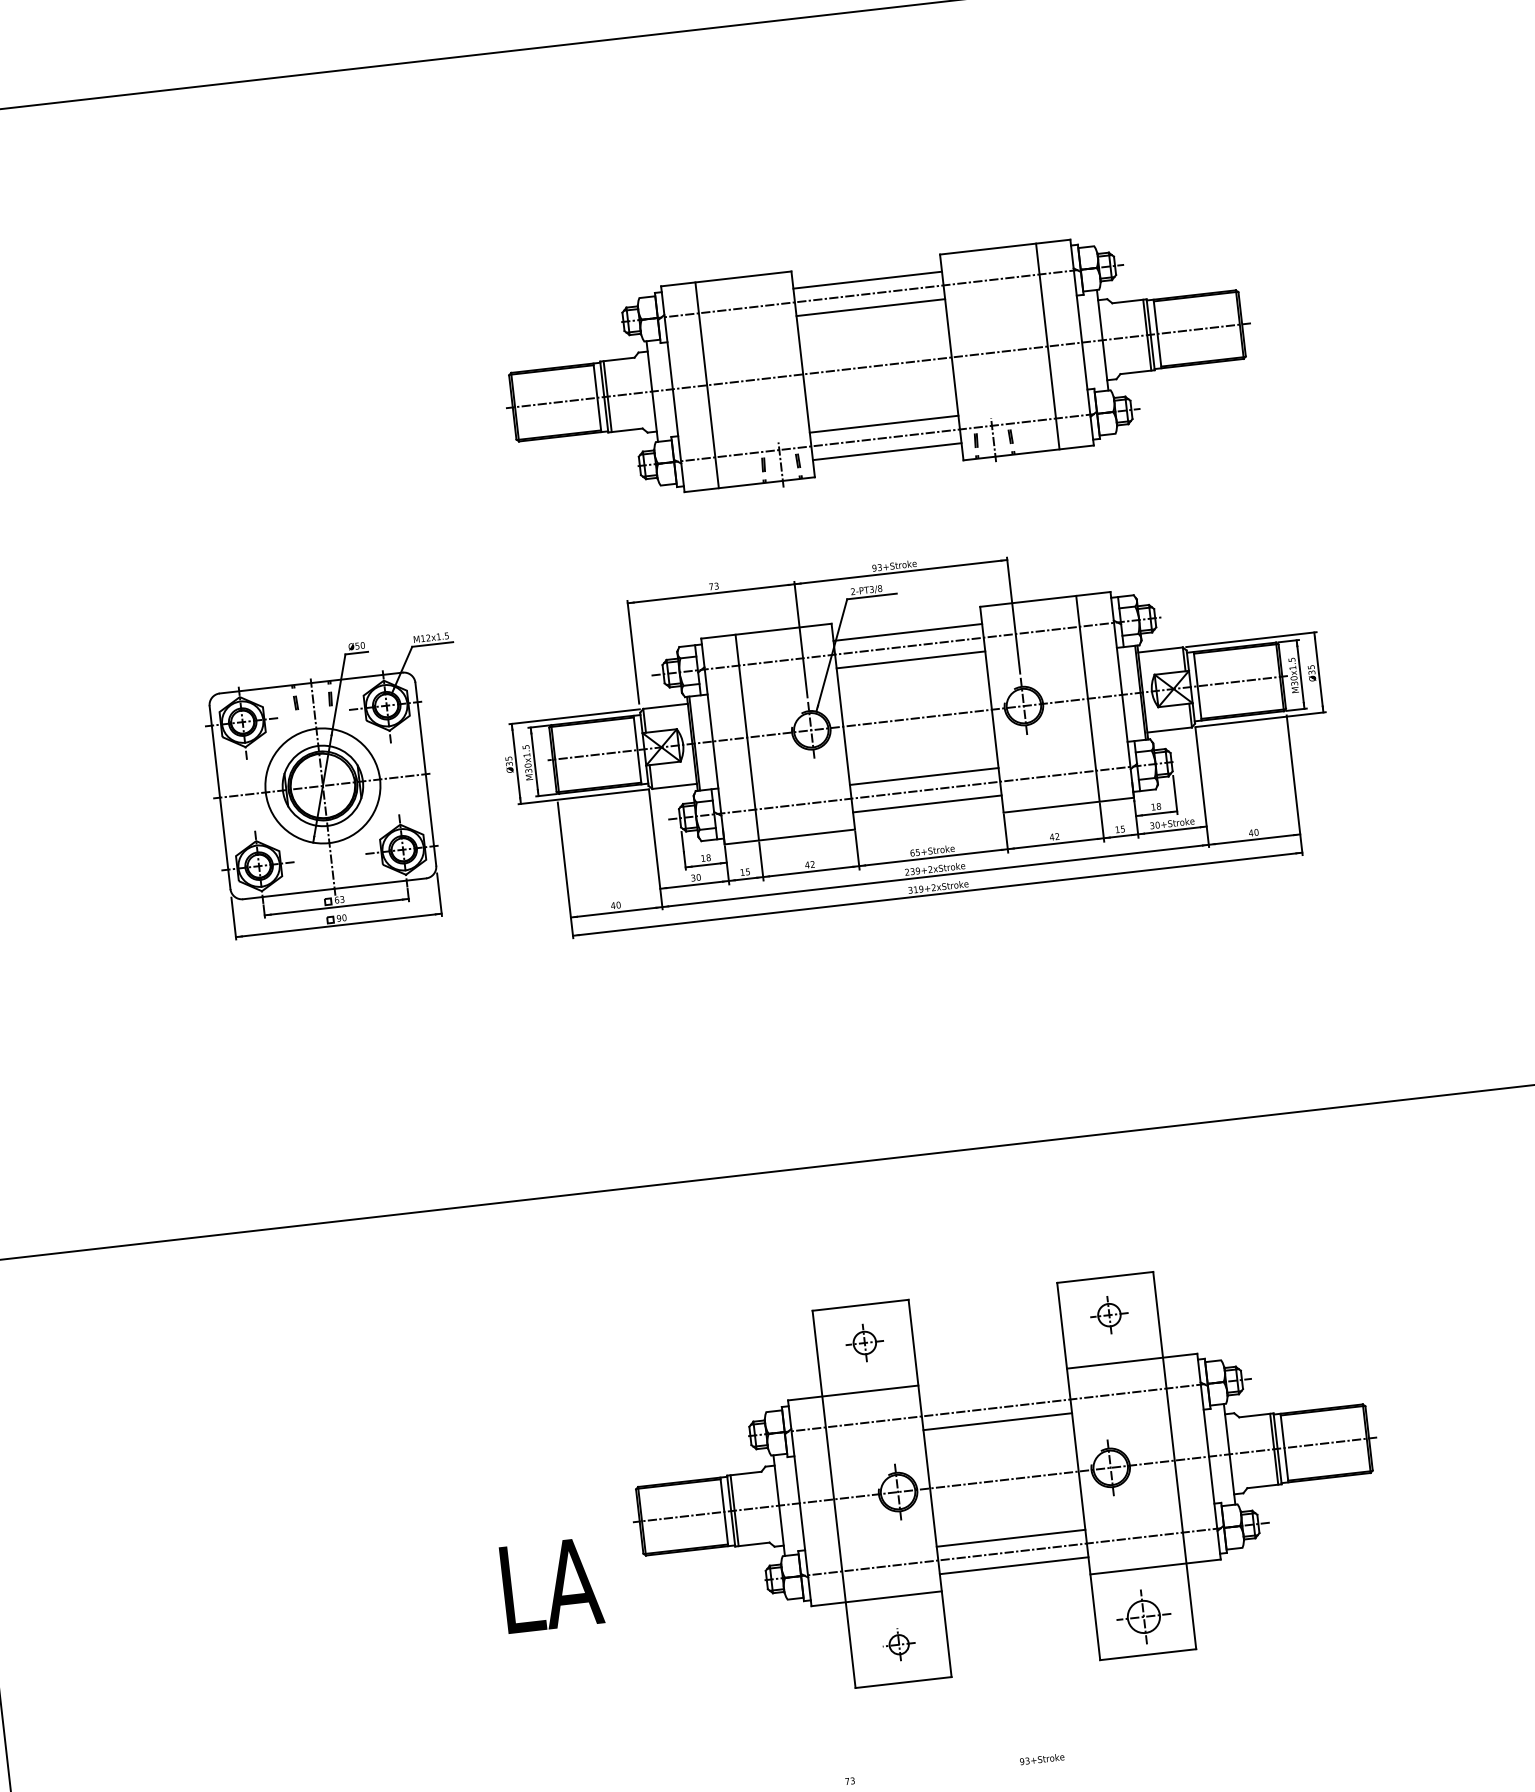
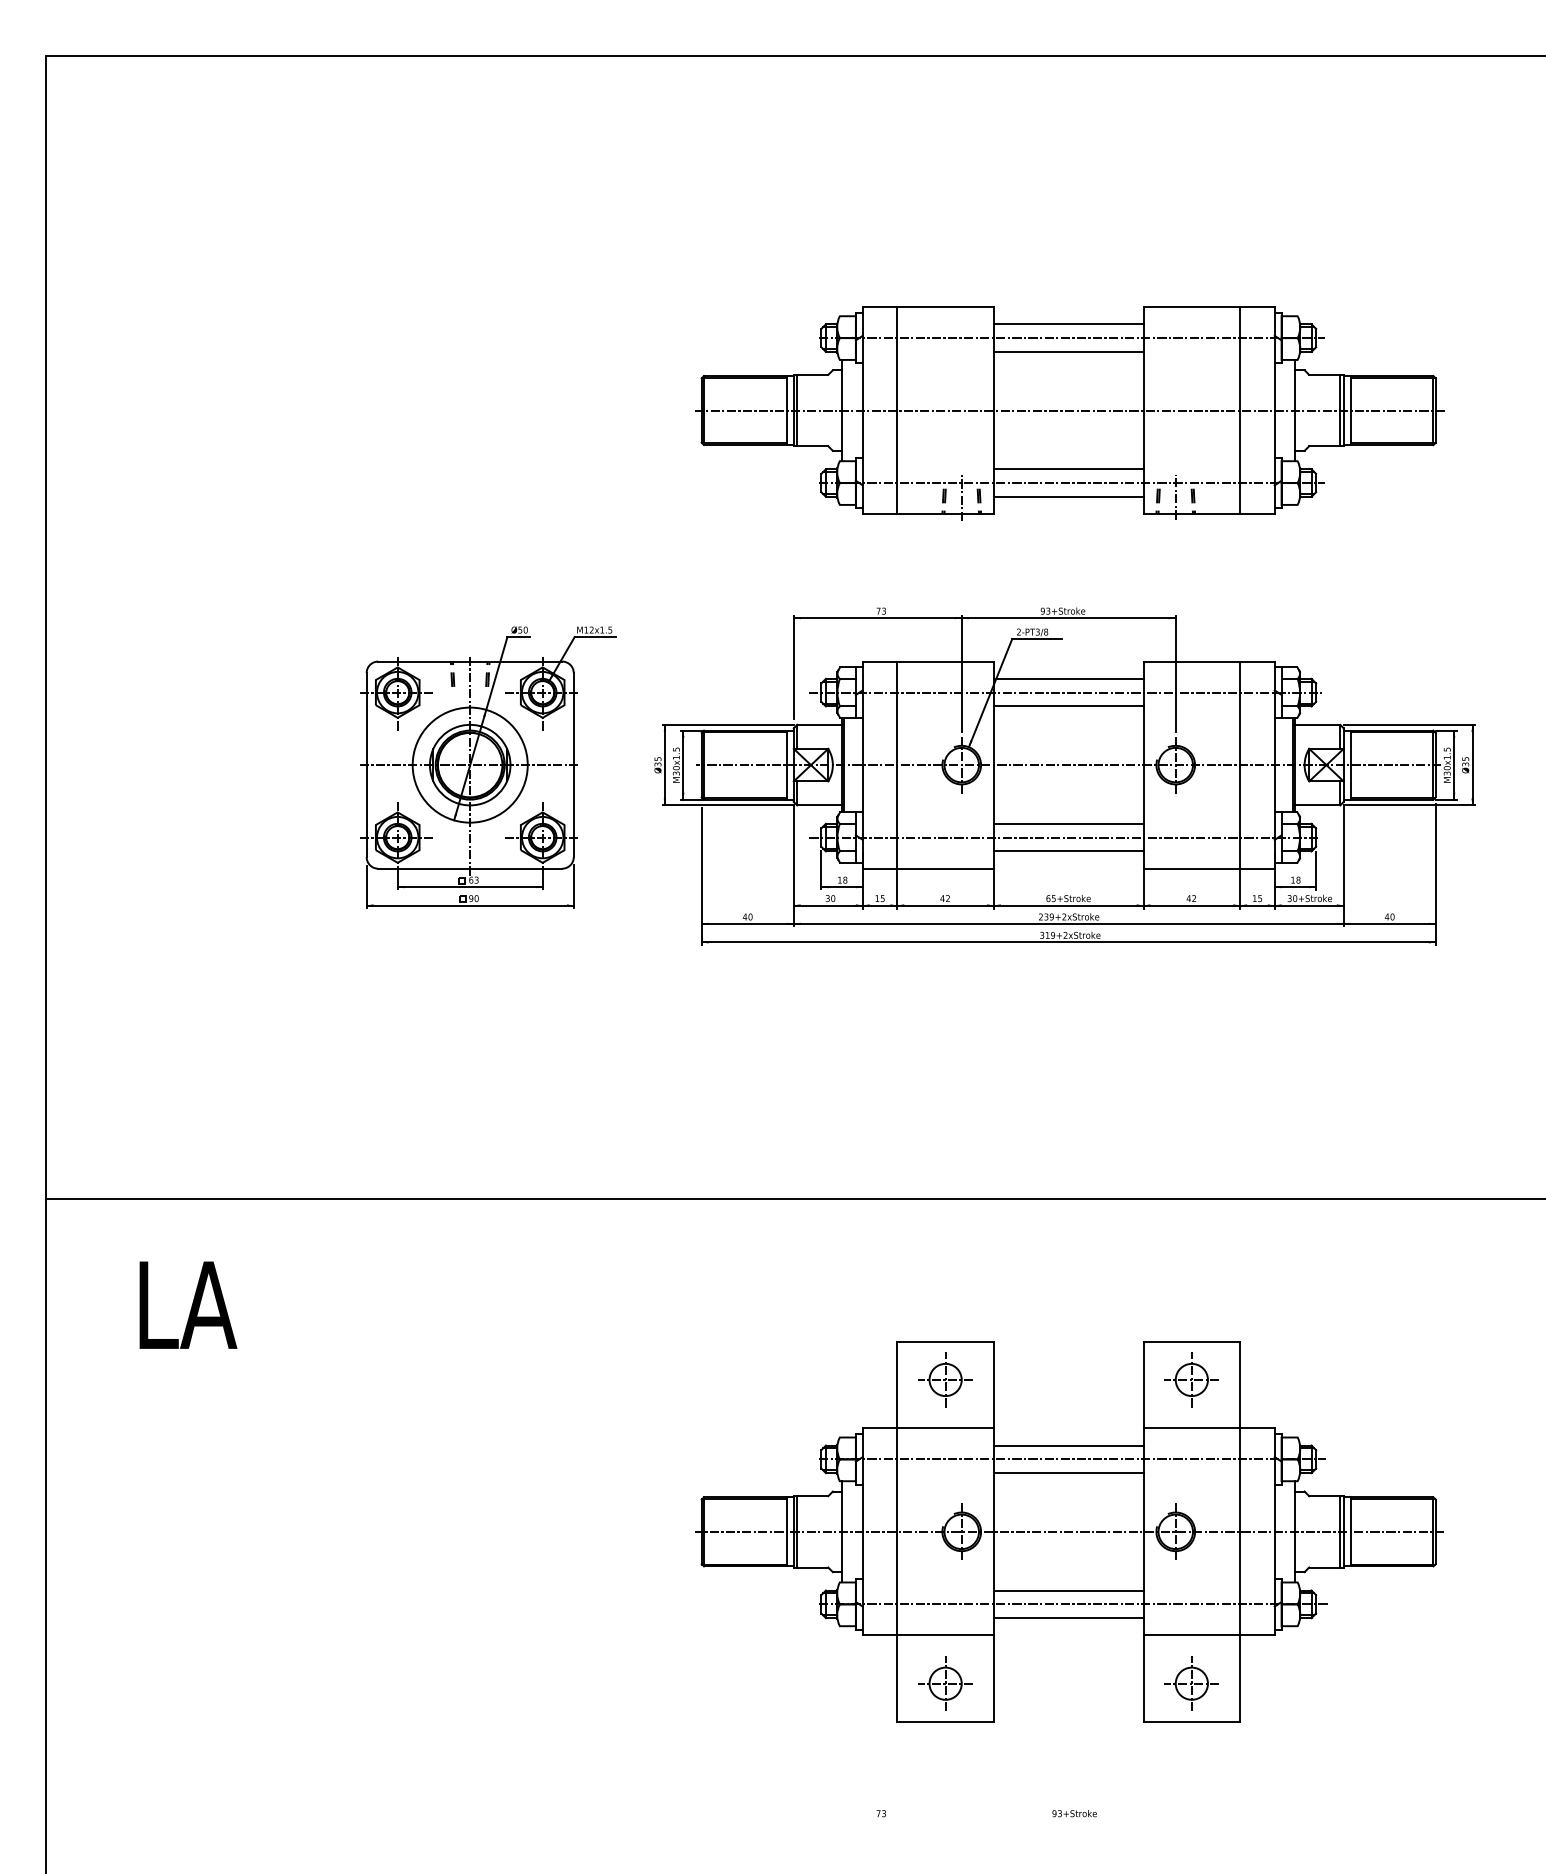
part: (1109, 1314) -> (1191, 1379), size x1.43
part: (864, 1342) -> (945, 1379), size x1.43
line: (994, 1394) -> (1068, 1445), added
text: (552, 1584) -> (188, 1304), moved
part: (899, 1644) -> (945, 1683), size x1.67

